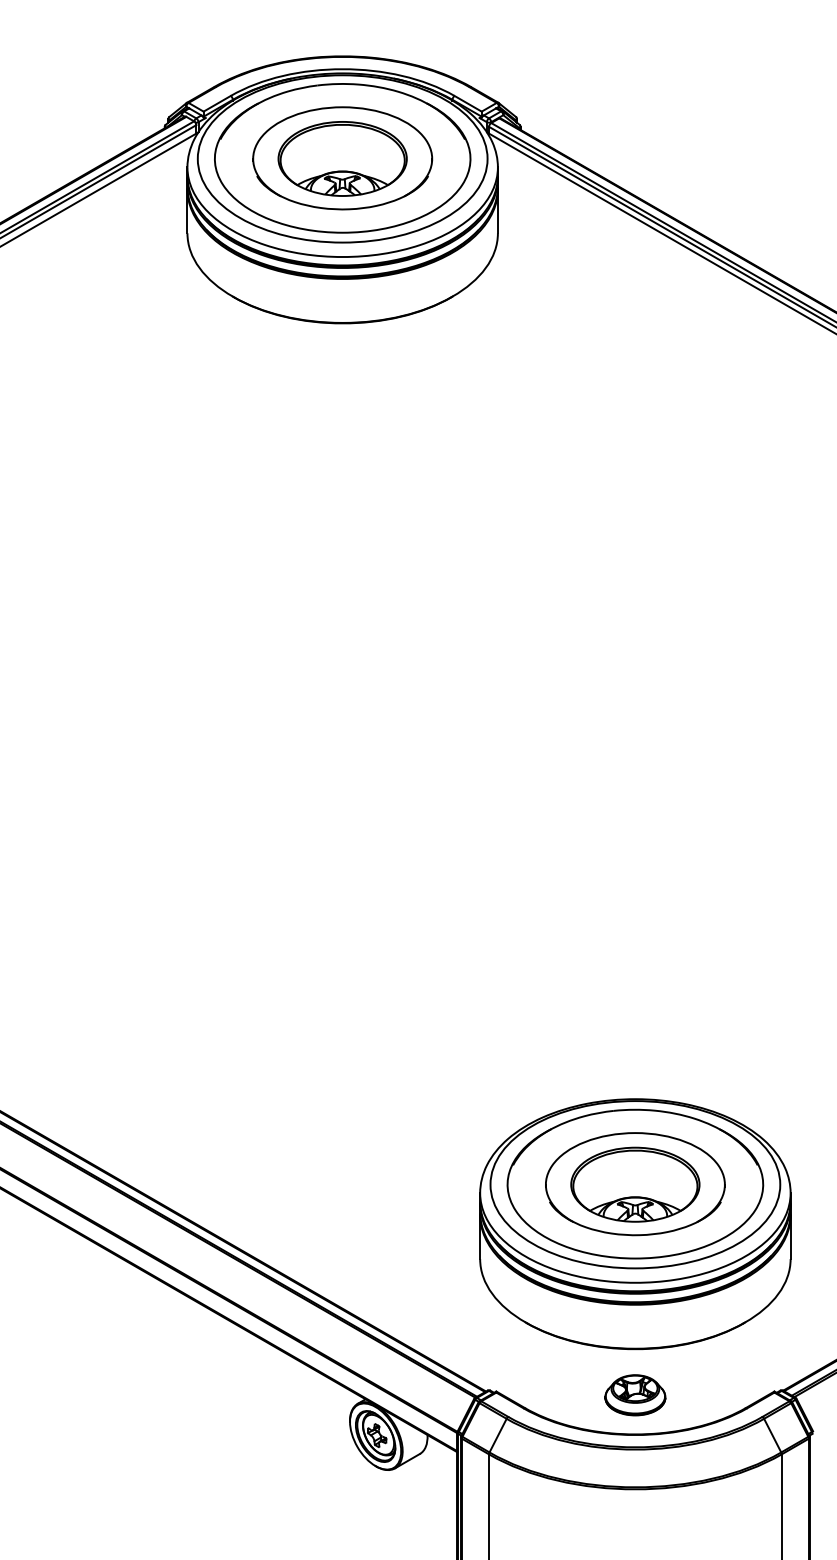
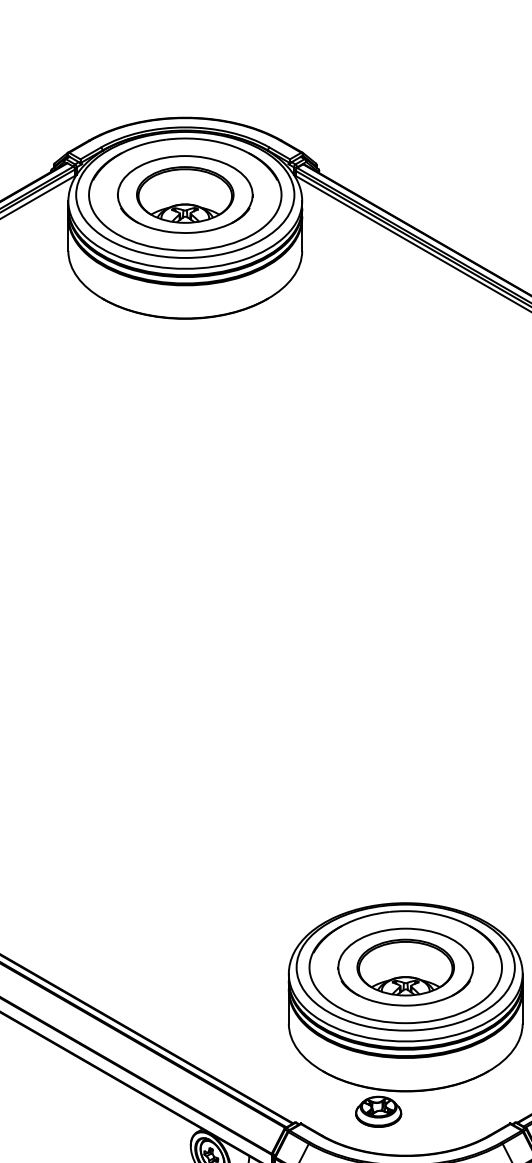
part: (635, 1395) -> (378, 1112), moved

